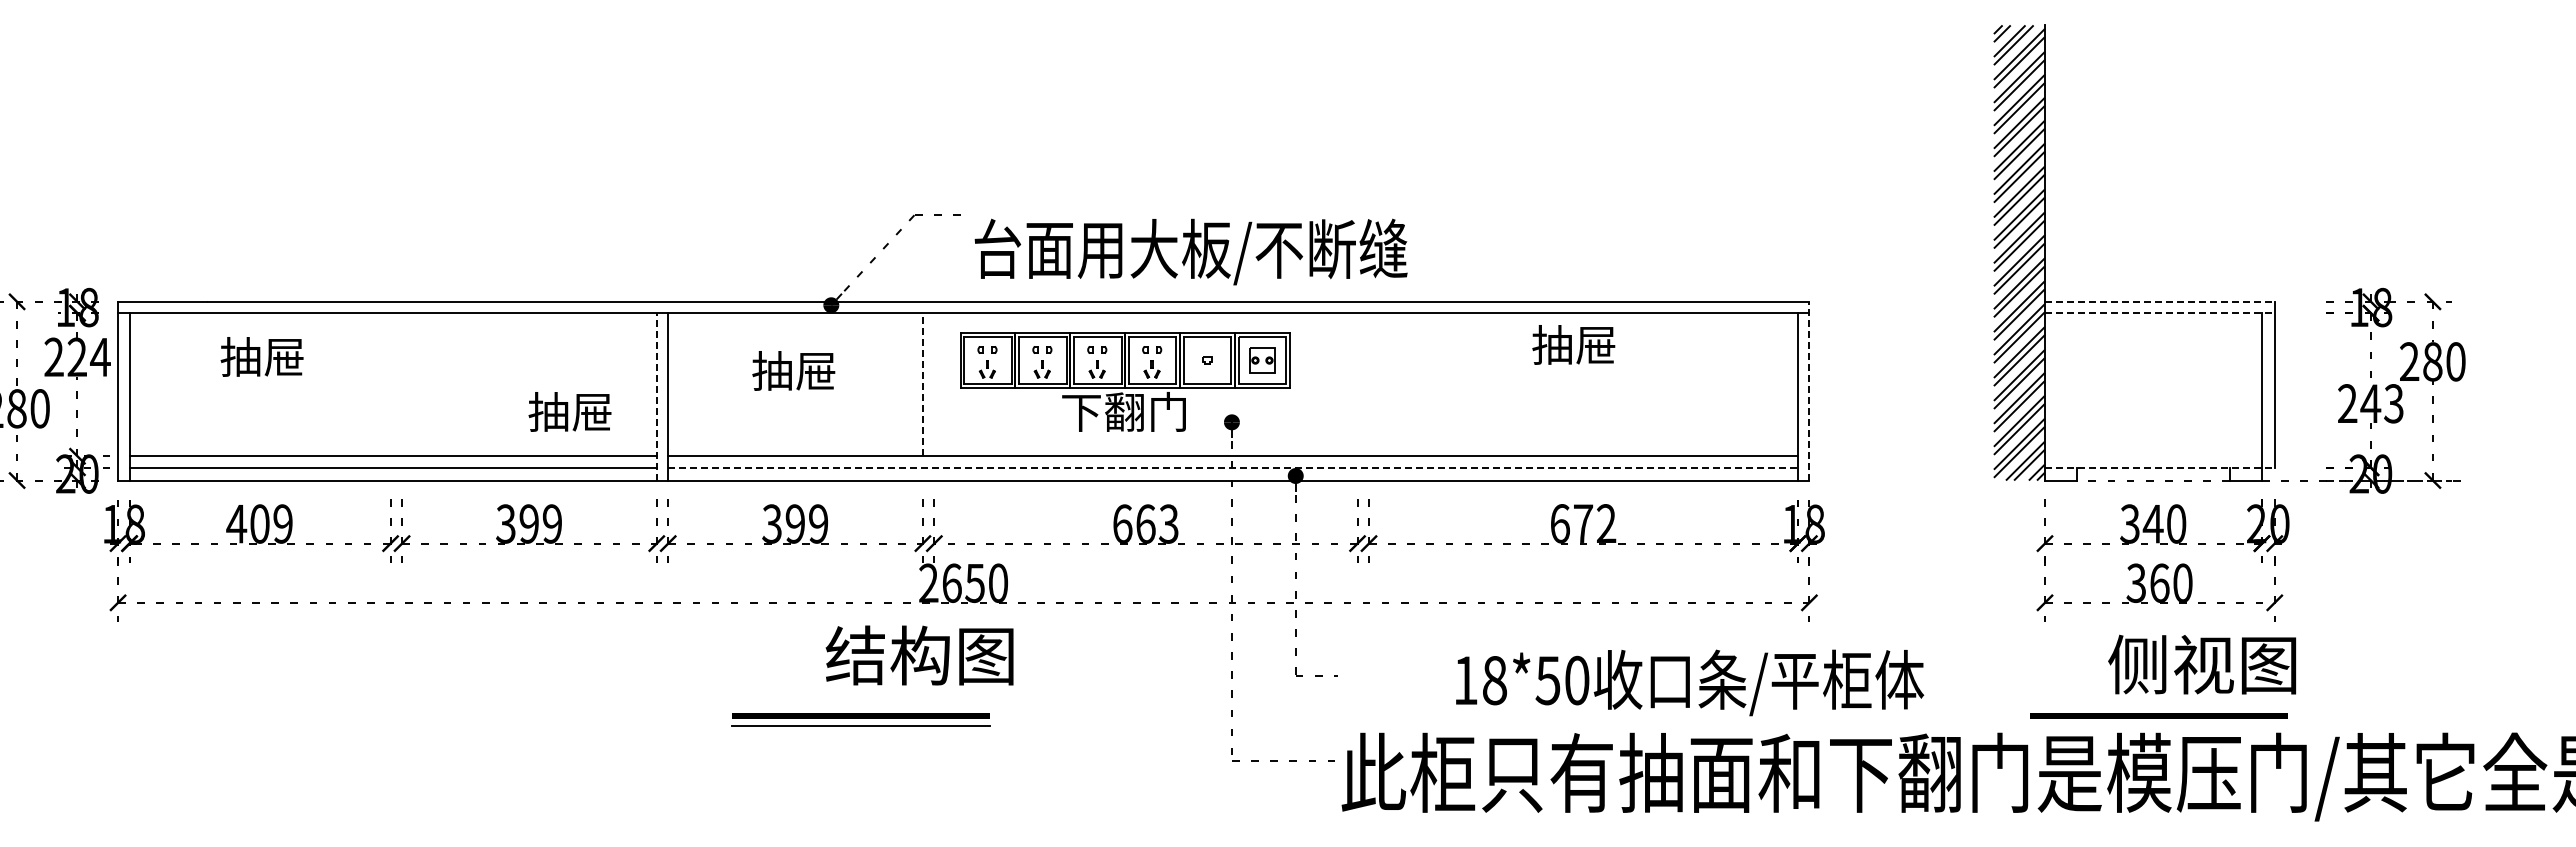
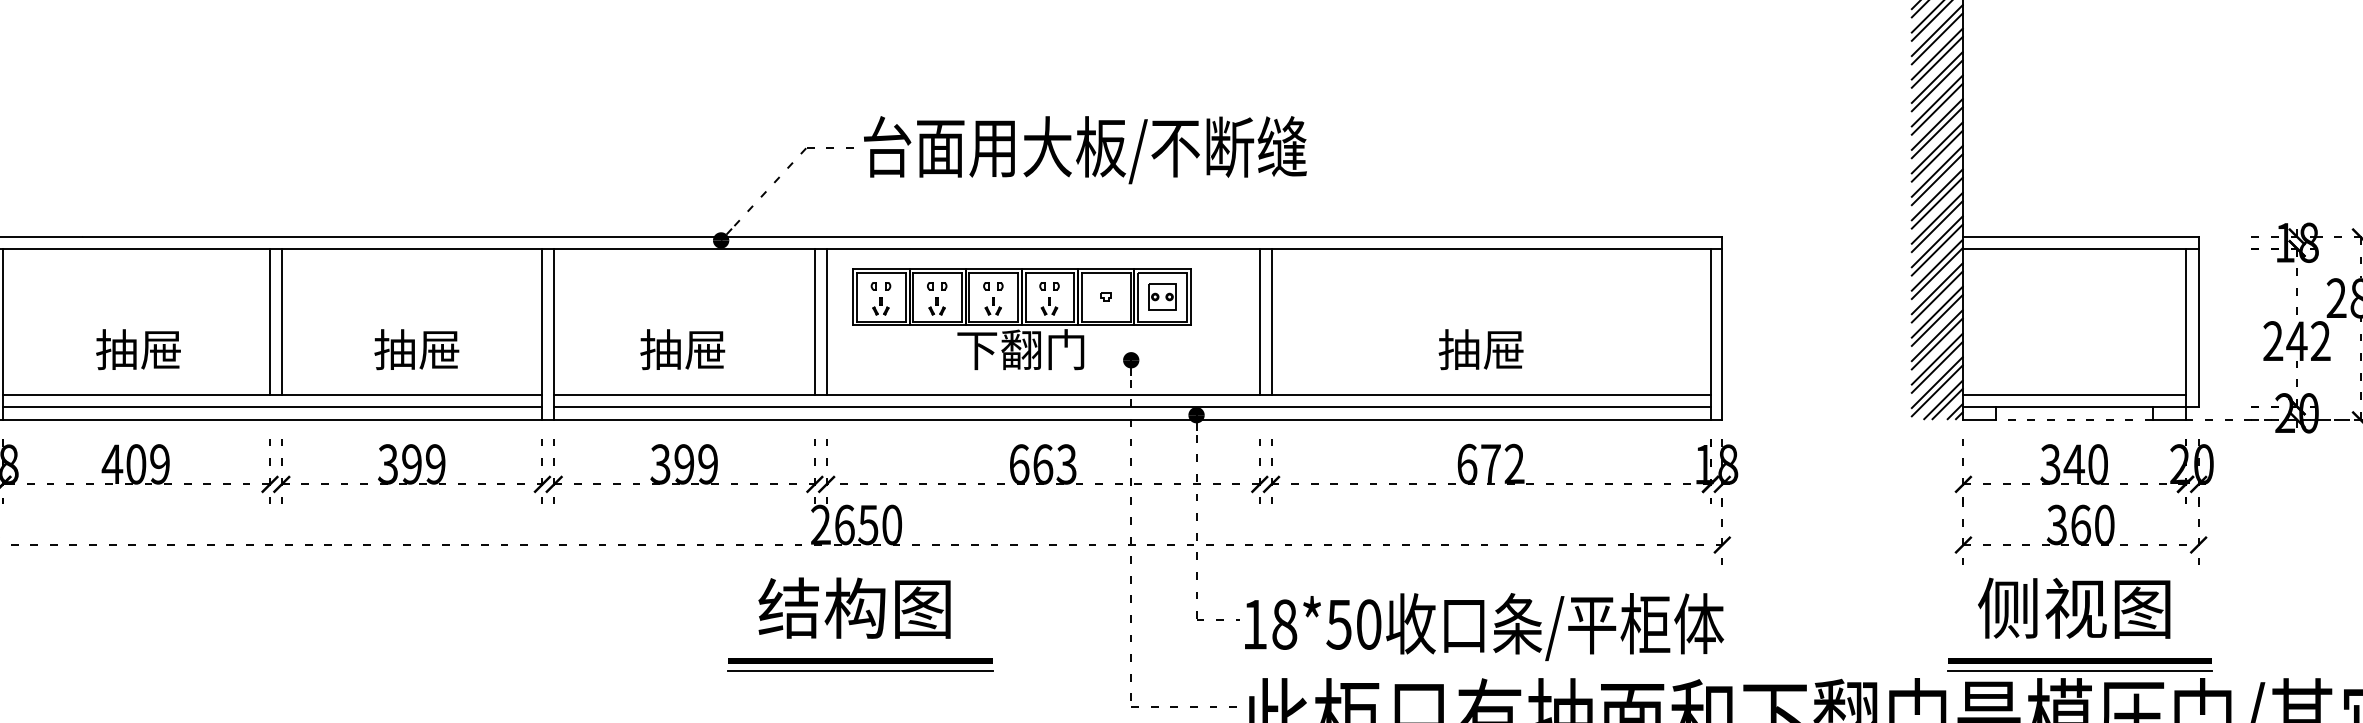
text: (1190, 251) -> (1084, 149), moved
line: (2159, 301) -> (2080, 236), dashed -> solid
line: (2159, 313) -> (2080, 248), dashed -> solid
text: (1573, 344) -> (1480, 349), moved
text: (261, 356) -> (137, 349), moved
text: (793, 370) -> (682, 349), moved
line: (390, 384) -> (269, 321), added
line: (402, 384) -> (282, 321), added
line: (922, 384) -> (814, 321), dashed -> solid
line: (934, 384) -> (826, 321), added
line: (1357, 384) -> (1259, 321), added
line: (1369, 384) -> (1272, 321), added
line: (1809, 390) -> (1722, 327), dashed -> solid
line: (656, 396) -> (542, 333), dashed -> solid
text: (2393, 403) -> (2320, 340), 243 -> 242
text: (569, 411) -> (416, 349), moved
line: (2152, 456) -> (2073, 395), added
line: (1233, 467) -> (1132, 406), dashed -> solid
line: (2159, 467) -> (2080, 406), dashed -> solid
text: (919, 655) -> (854, 608), moved
text: (2202, 664) -> (2074, 608), moved
text: (1690, 682) -> (1484, 626), moved
part: (860, 719) -> (859, 664), moved
line: (2158, 726) -> (2079, 671), added

